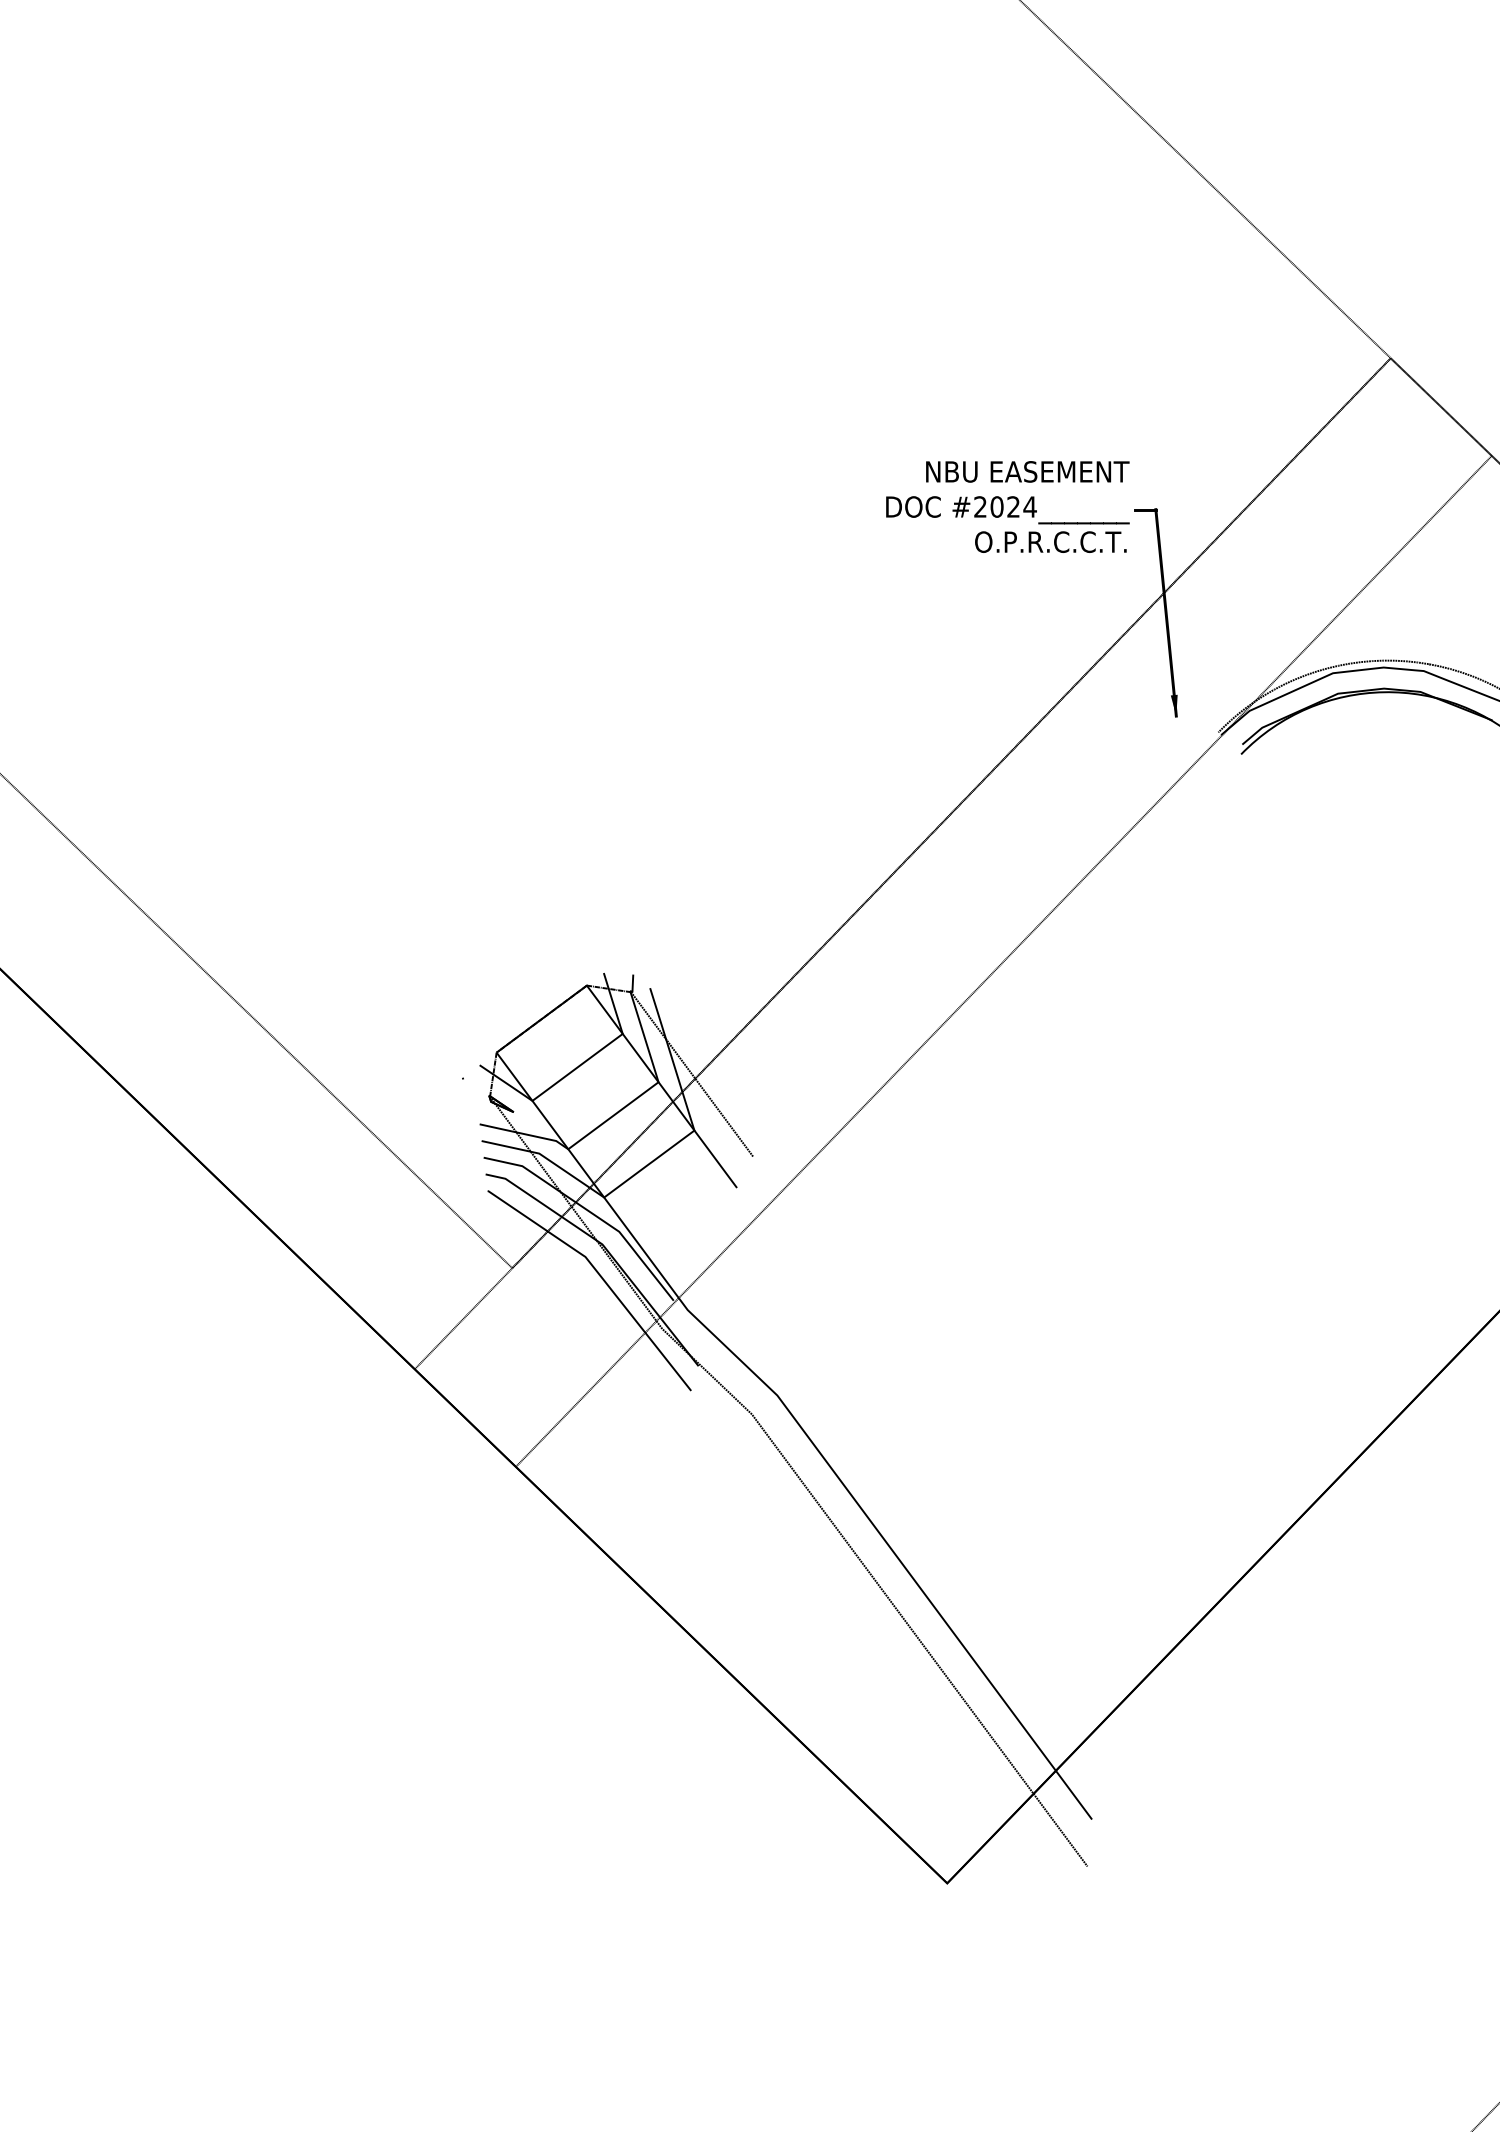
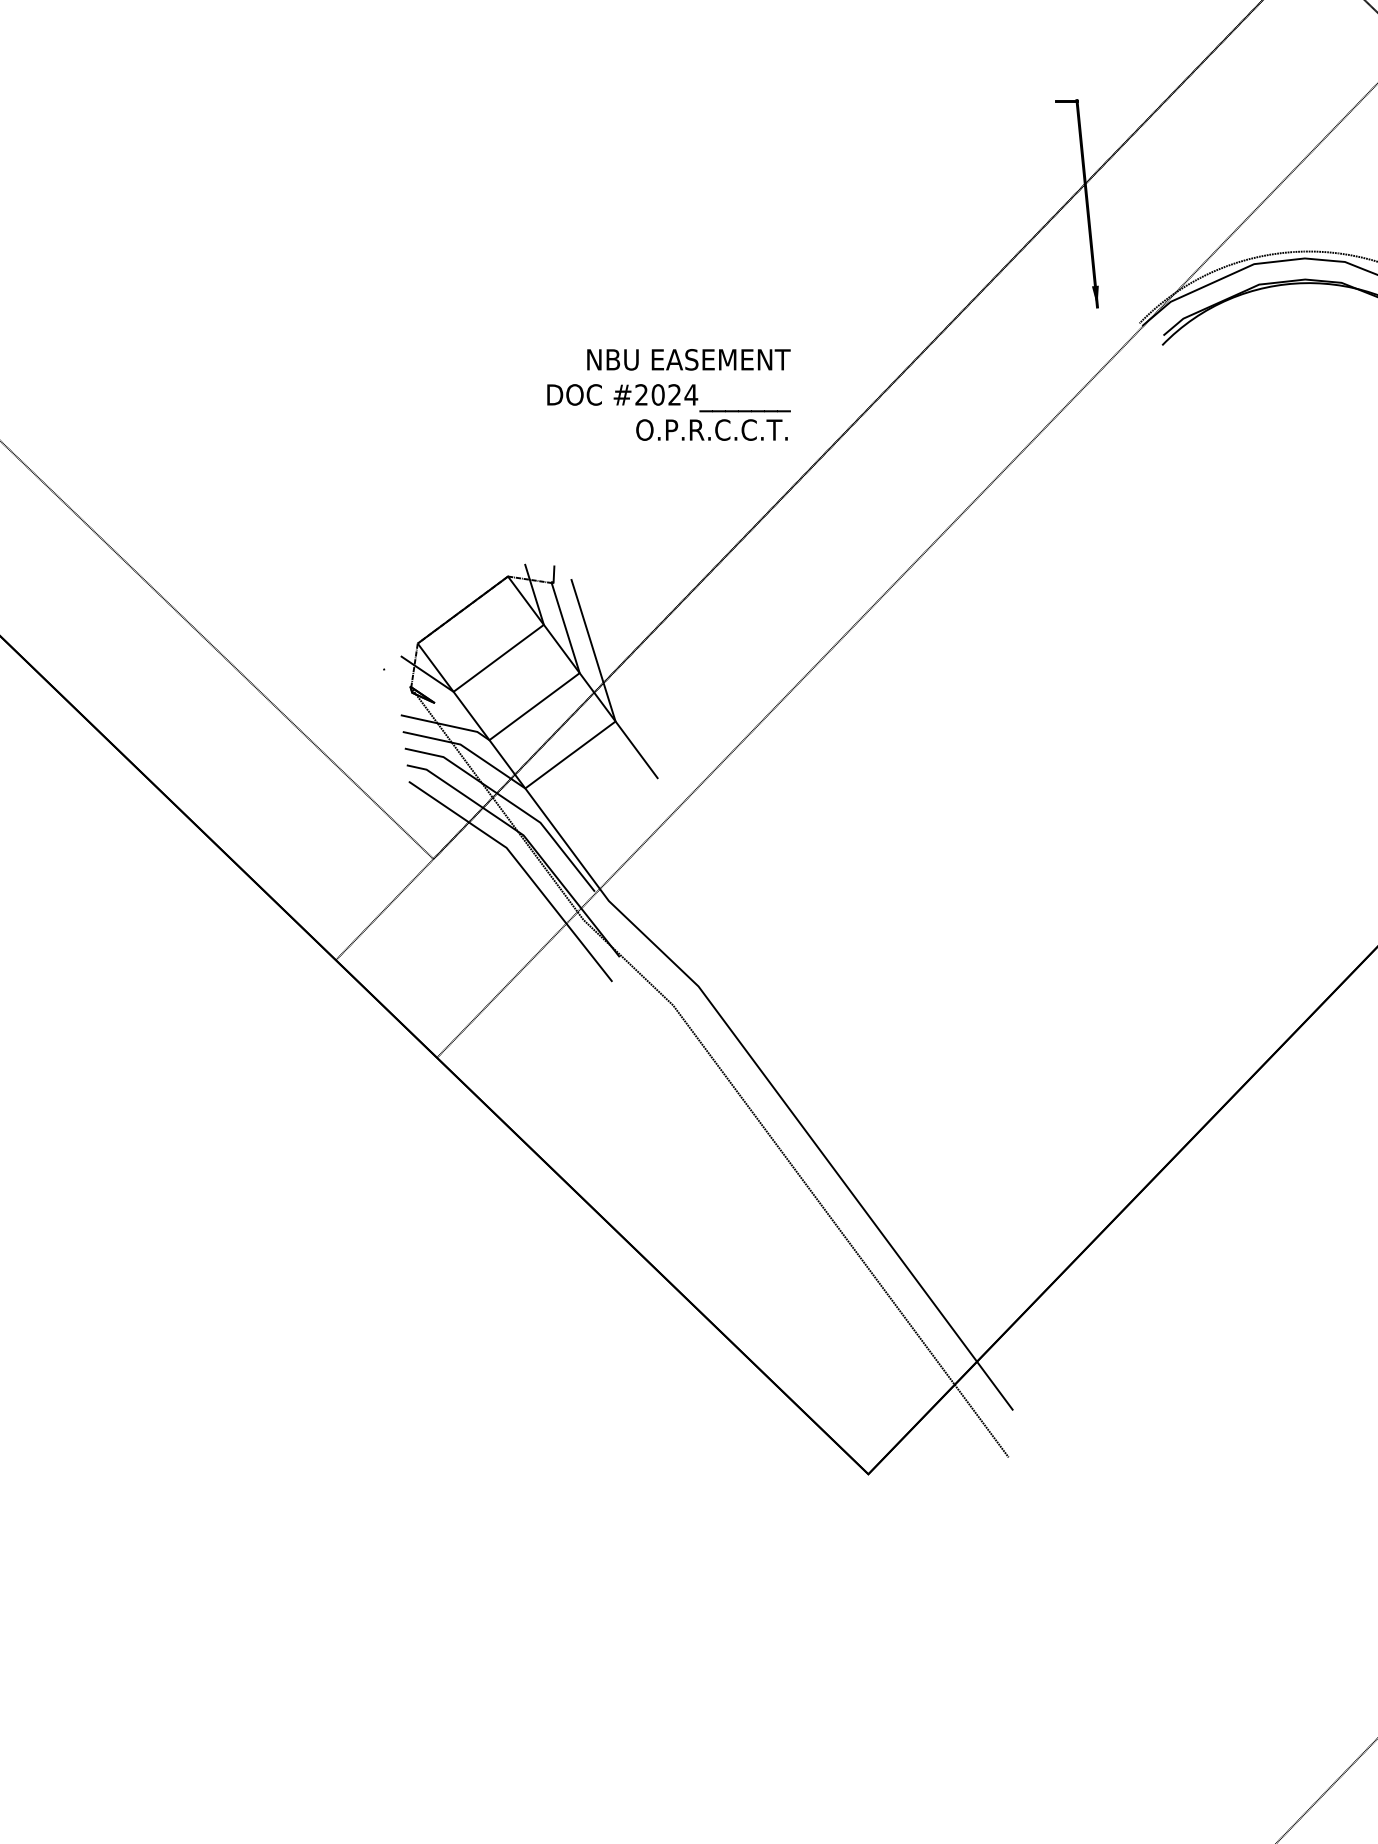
text: (1007, 506) -> (668, 394), moved
line: (692, 1074) -> (613, 665), removed

